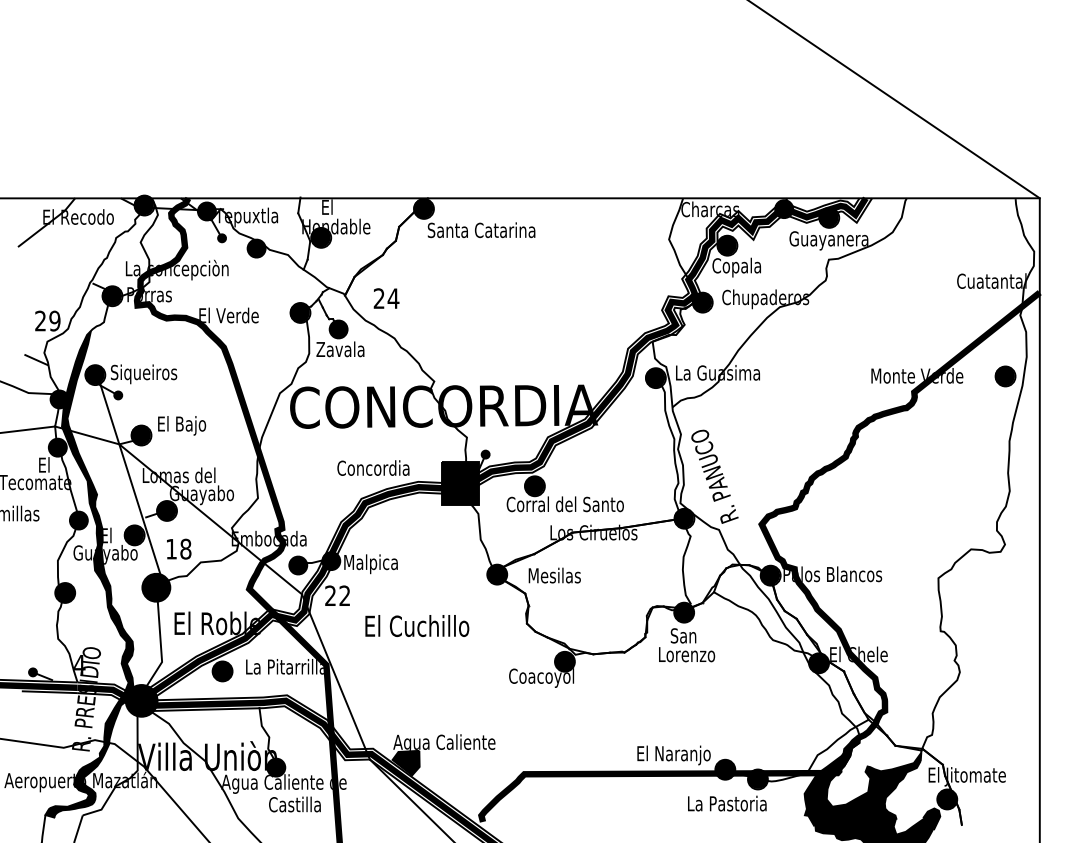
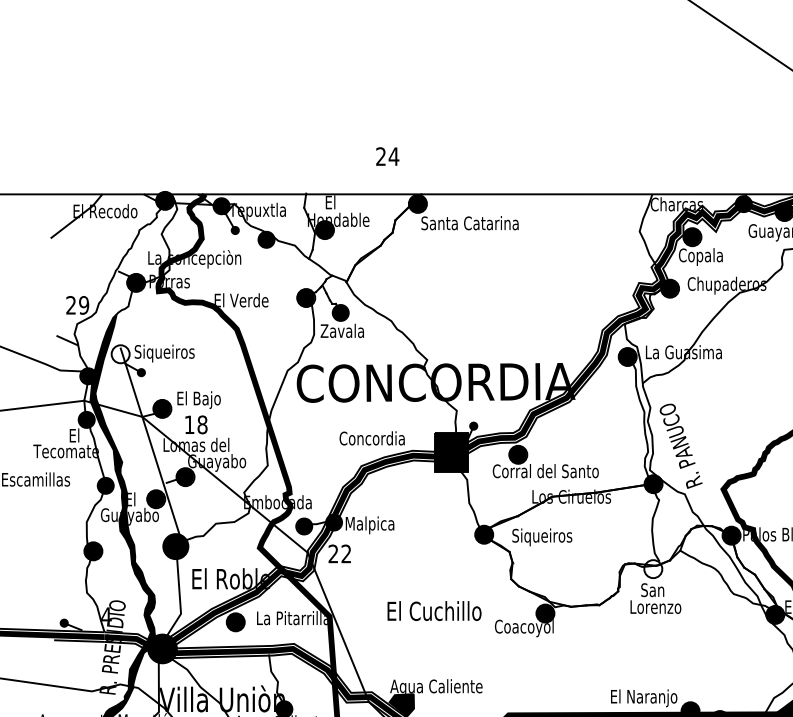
text: (386, 298) -> (387, 156), moved
fill: (94, 374) -> (119, 353), removed
text: (179, 548) -> (196, 424), moved
text: (561, 577) -> (542, 537), Mesilas -> Siqueiros
fill: (684, 612) -> (653, 569), removed
text: (417, 625) -> (434, 610), moved

